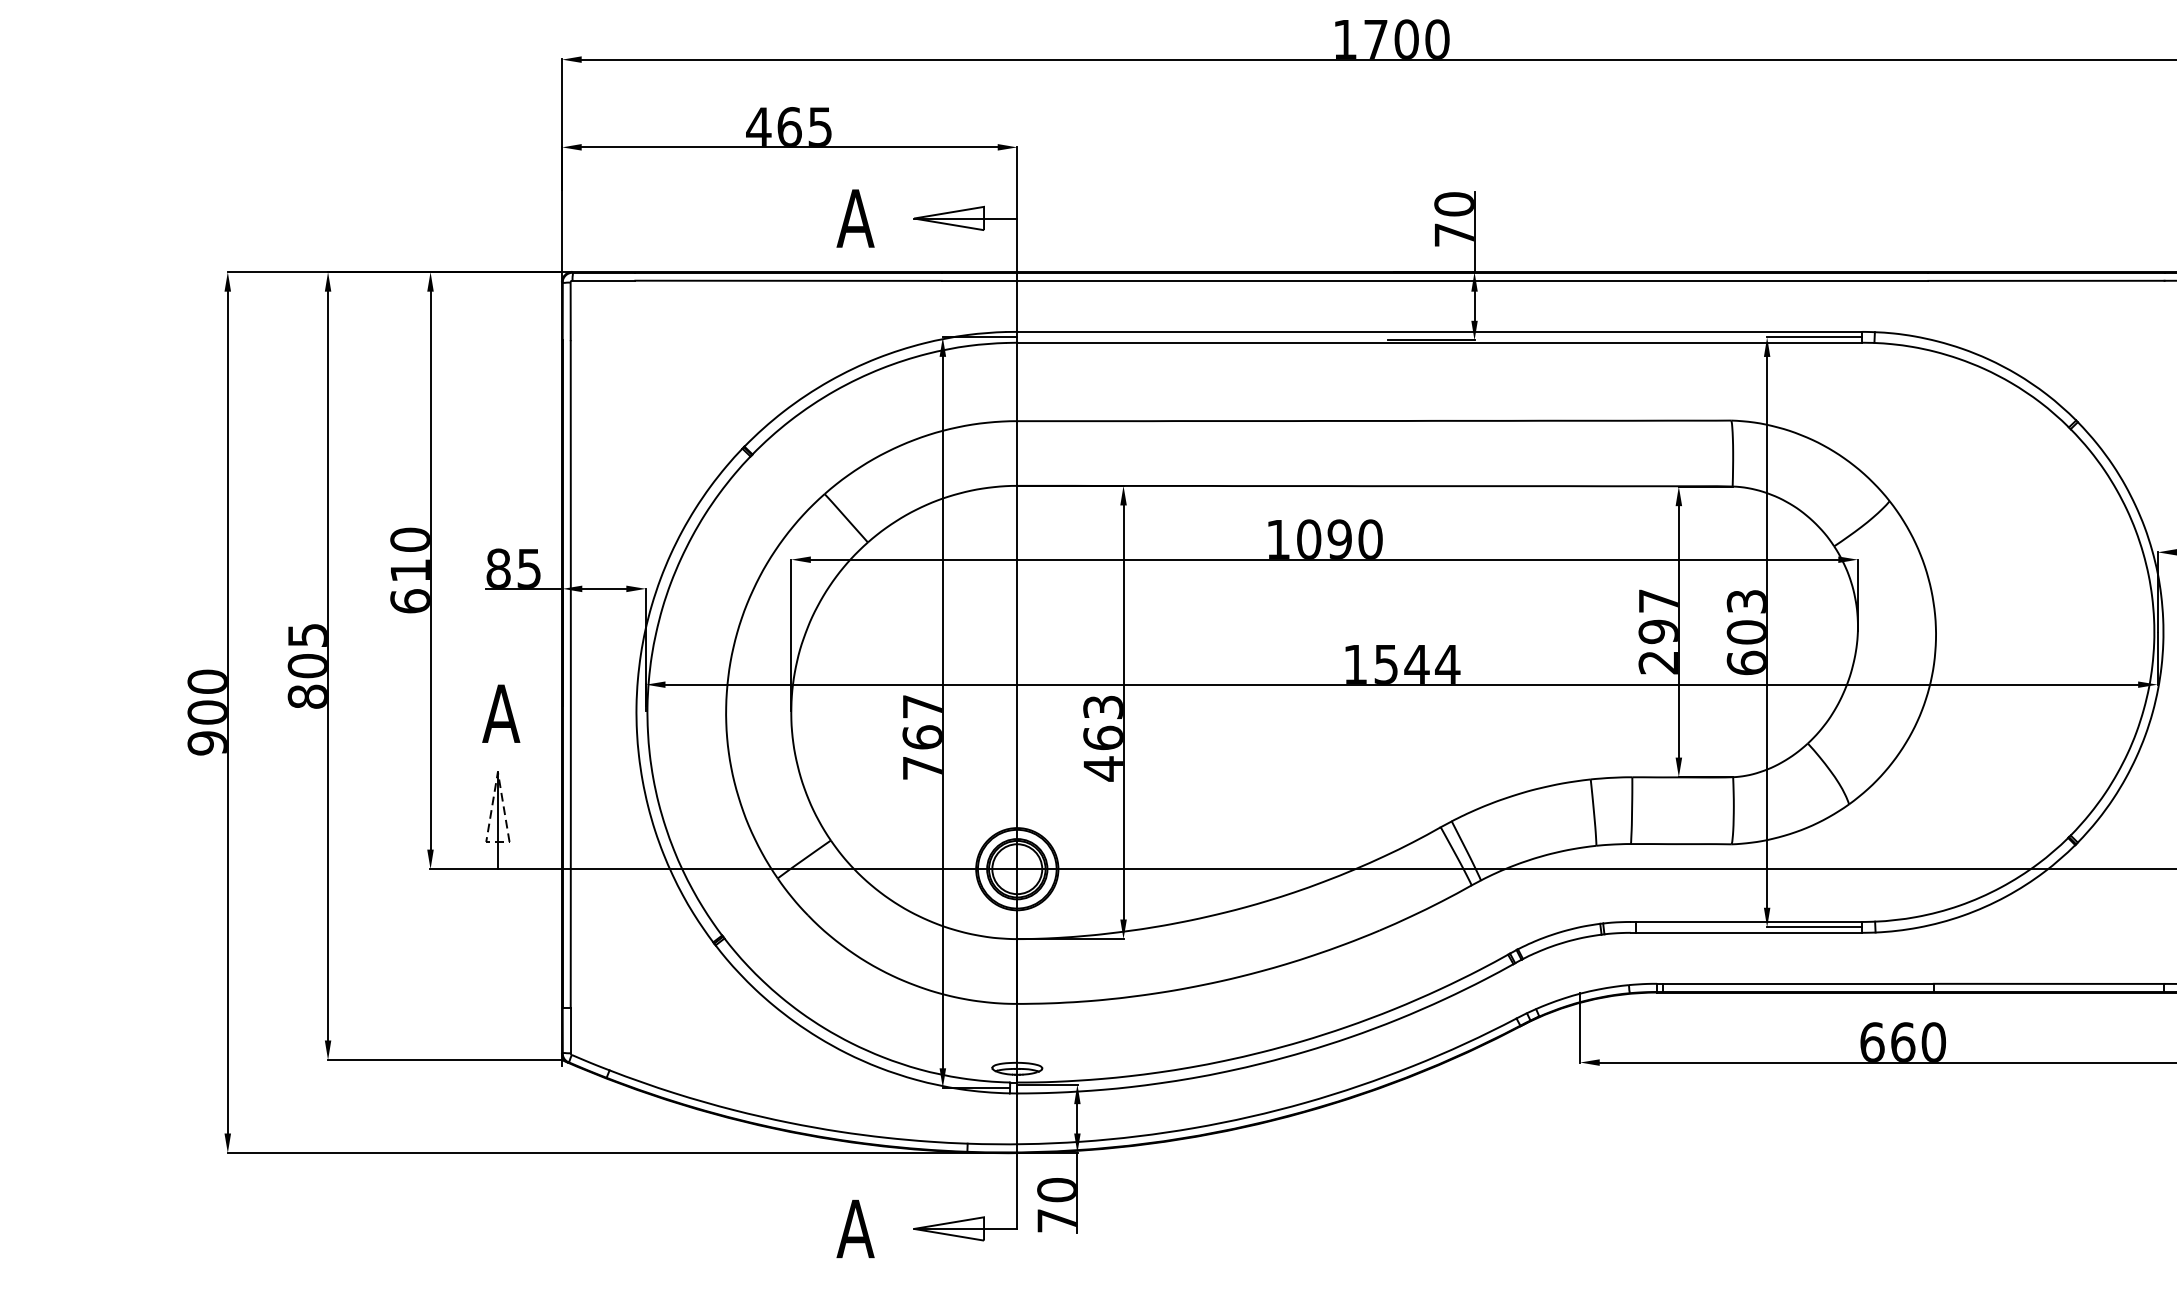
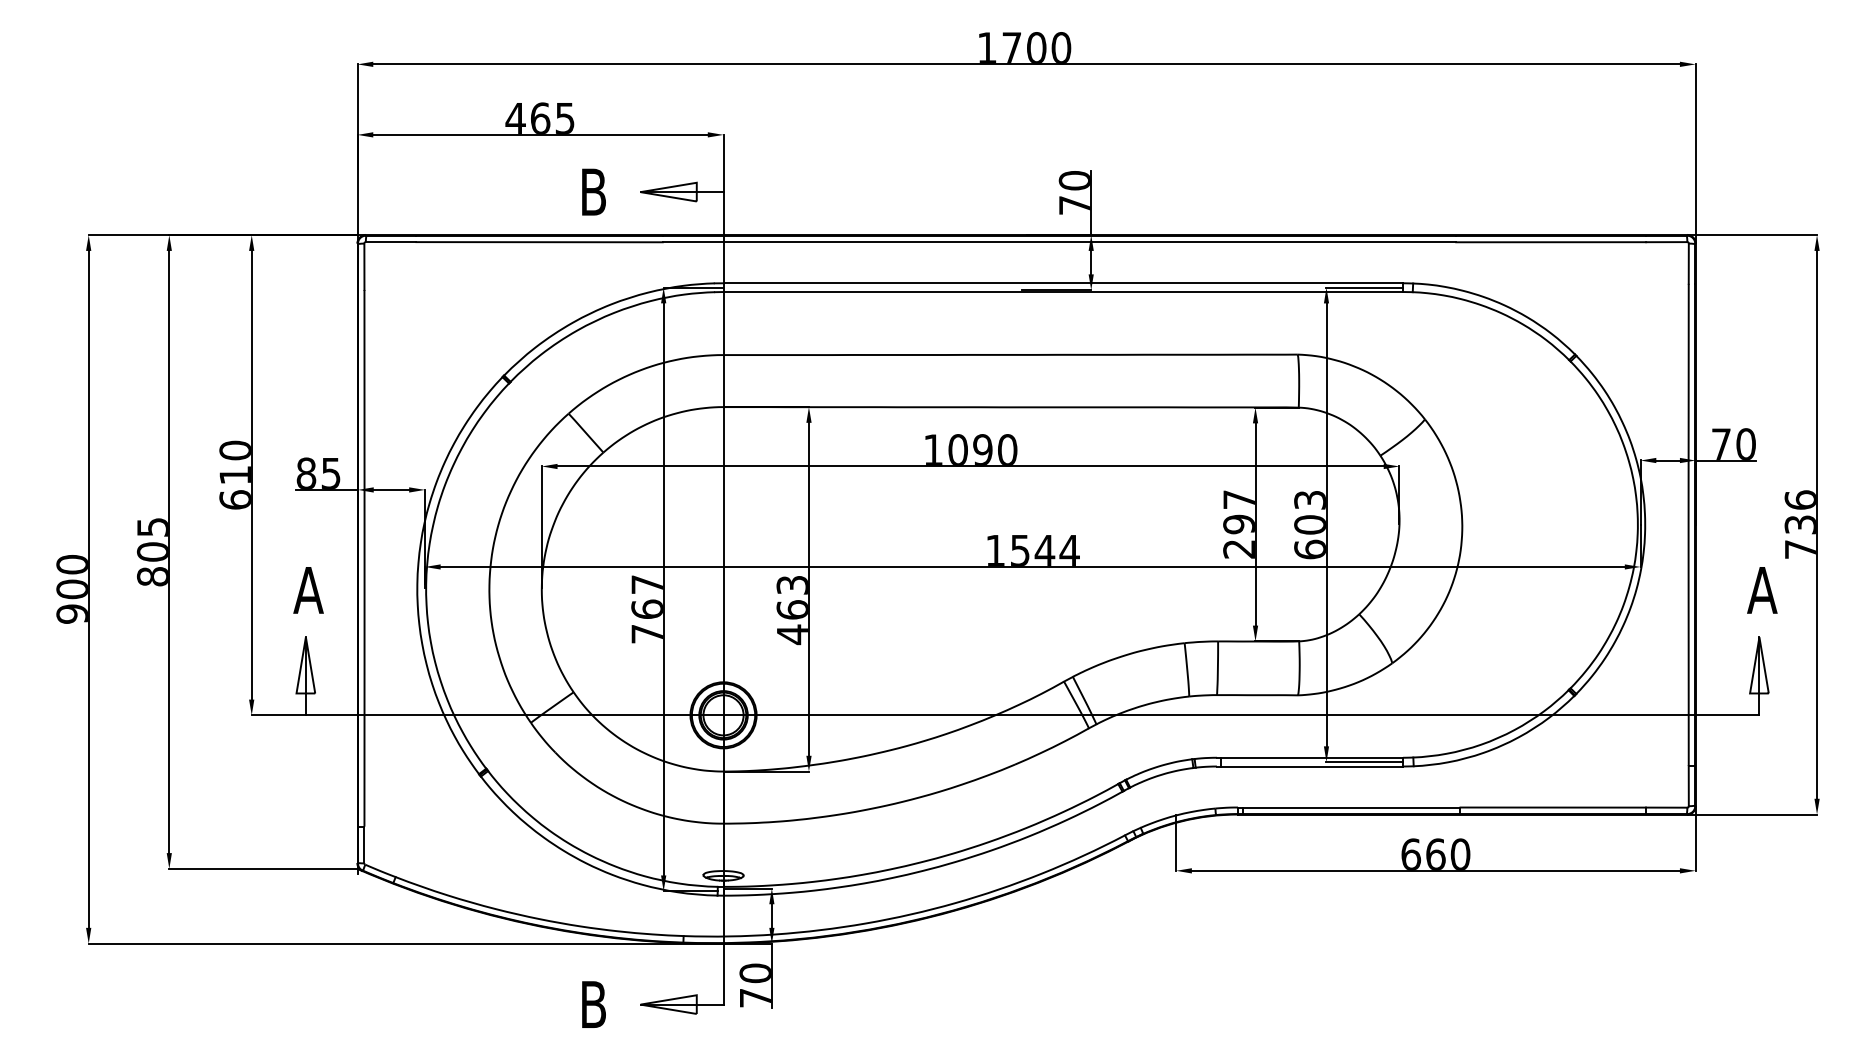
text: (855, 217) -> (593, 191), A -> B
line: (496, 784) -> (304, 647), dashed -> solid
text: (855, 1228) -> (593, 1004), A -> B

